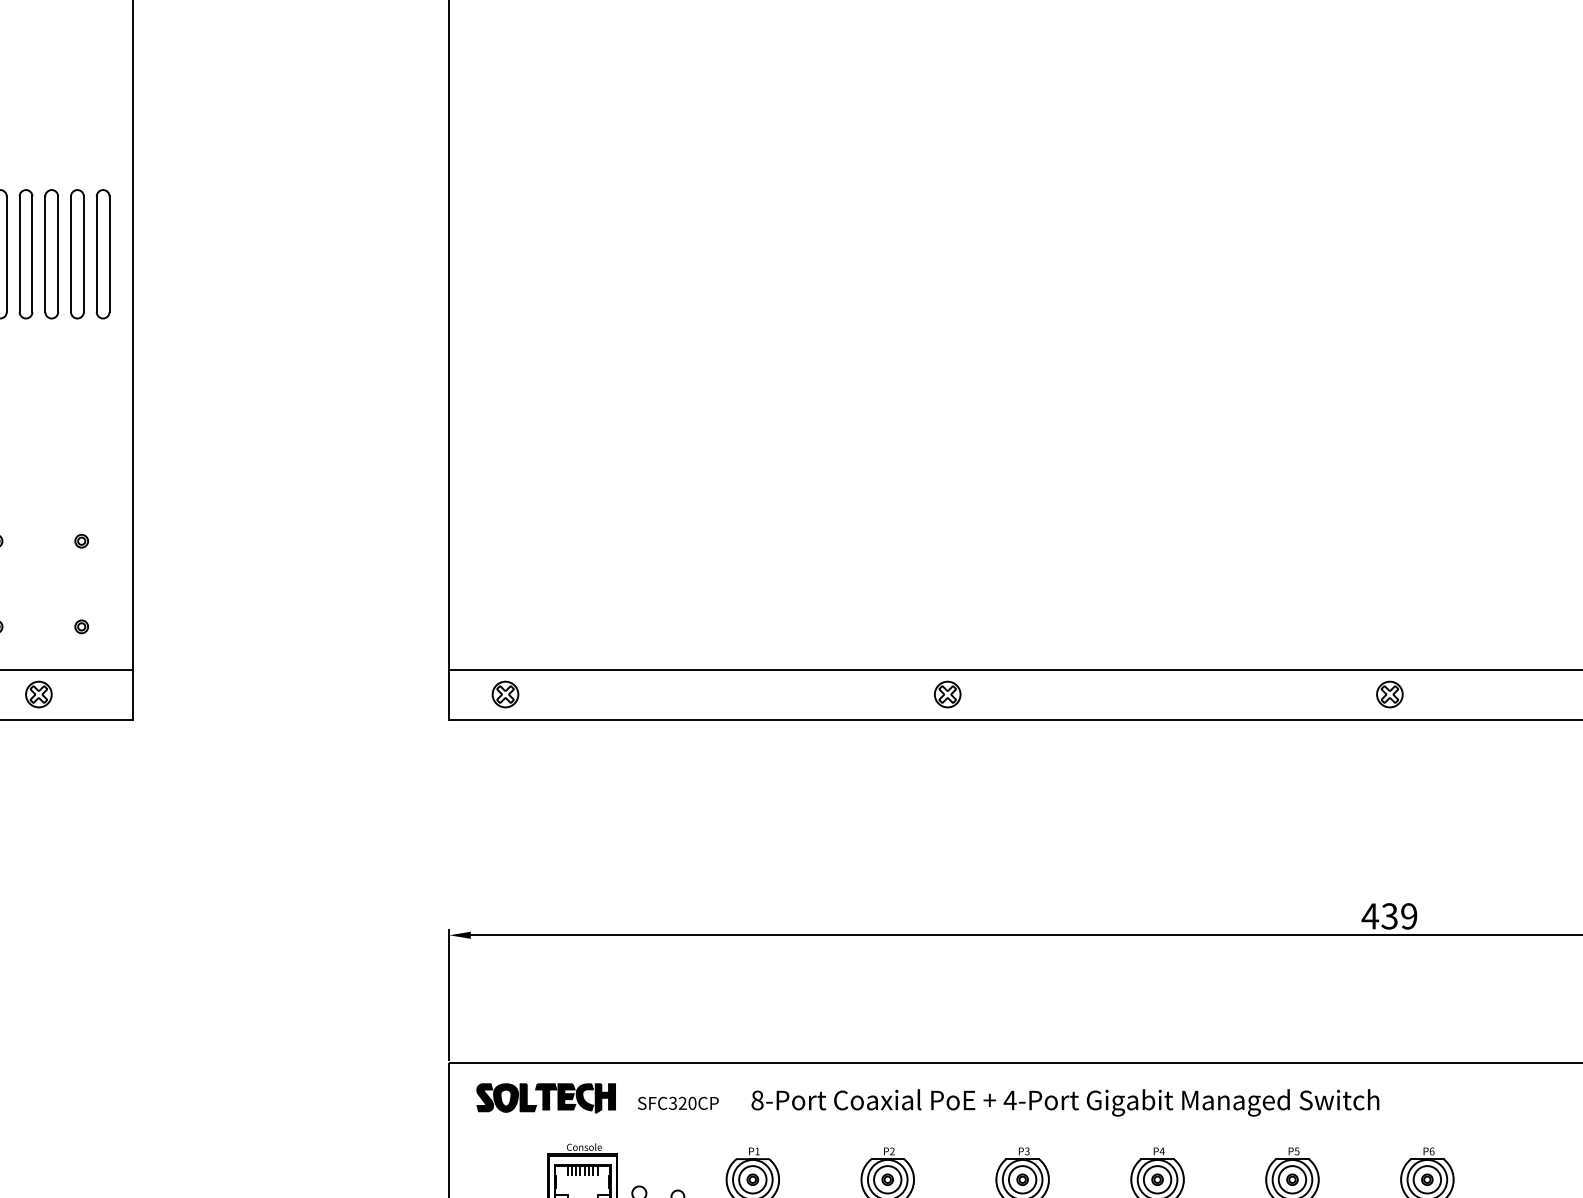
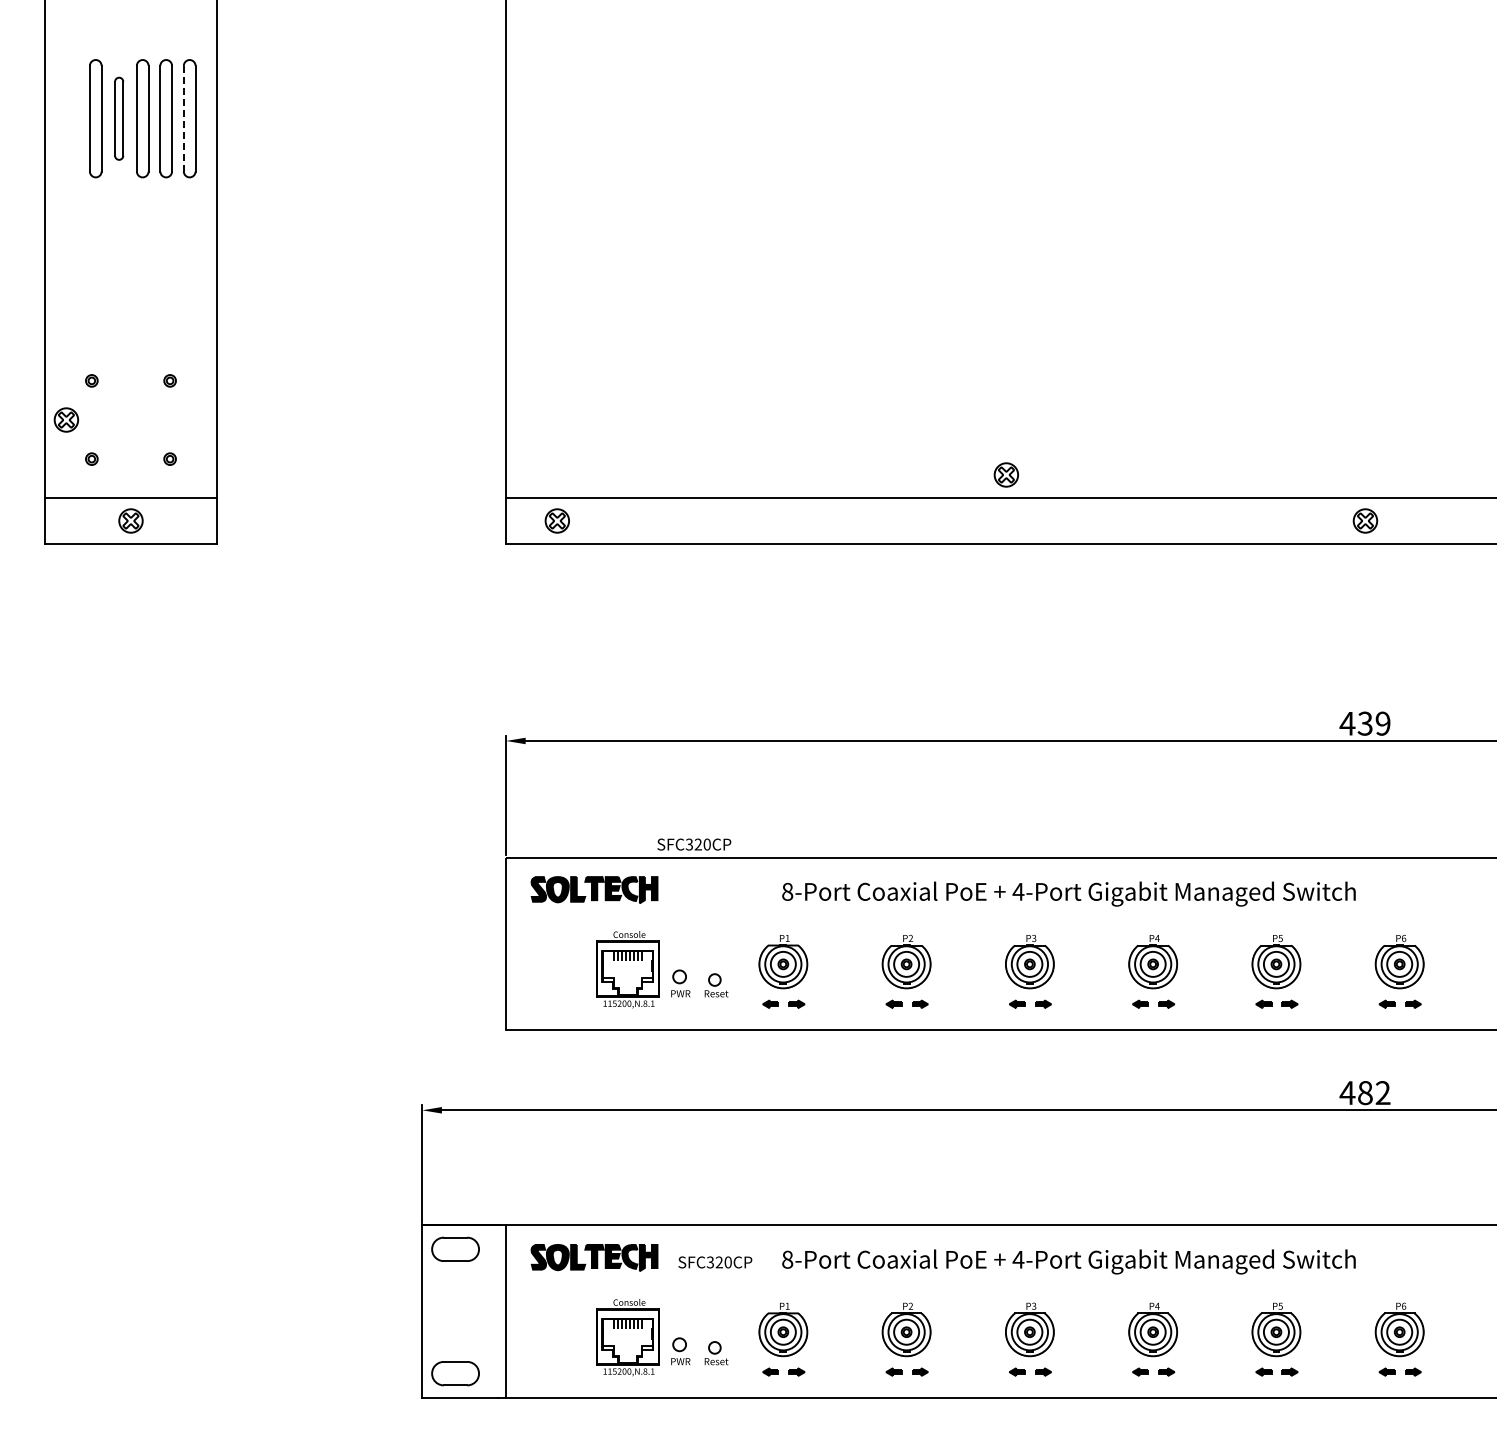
part: (25, 254) -> (118, 118), size x0.7
line: (96, 254) -> (183, 118), solid -> dashed
part: (946, 694) -> (1005, 474), moved
text: (678, 1103) -> (694, 844), moved

